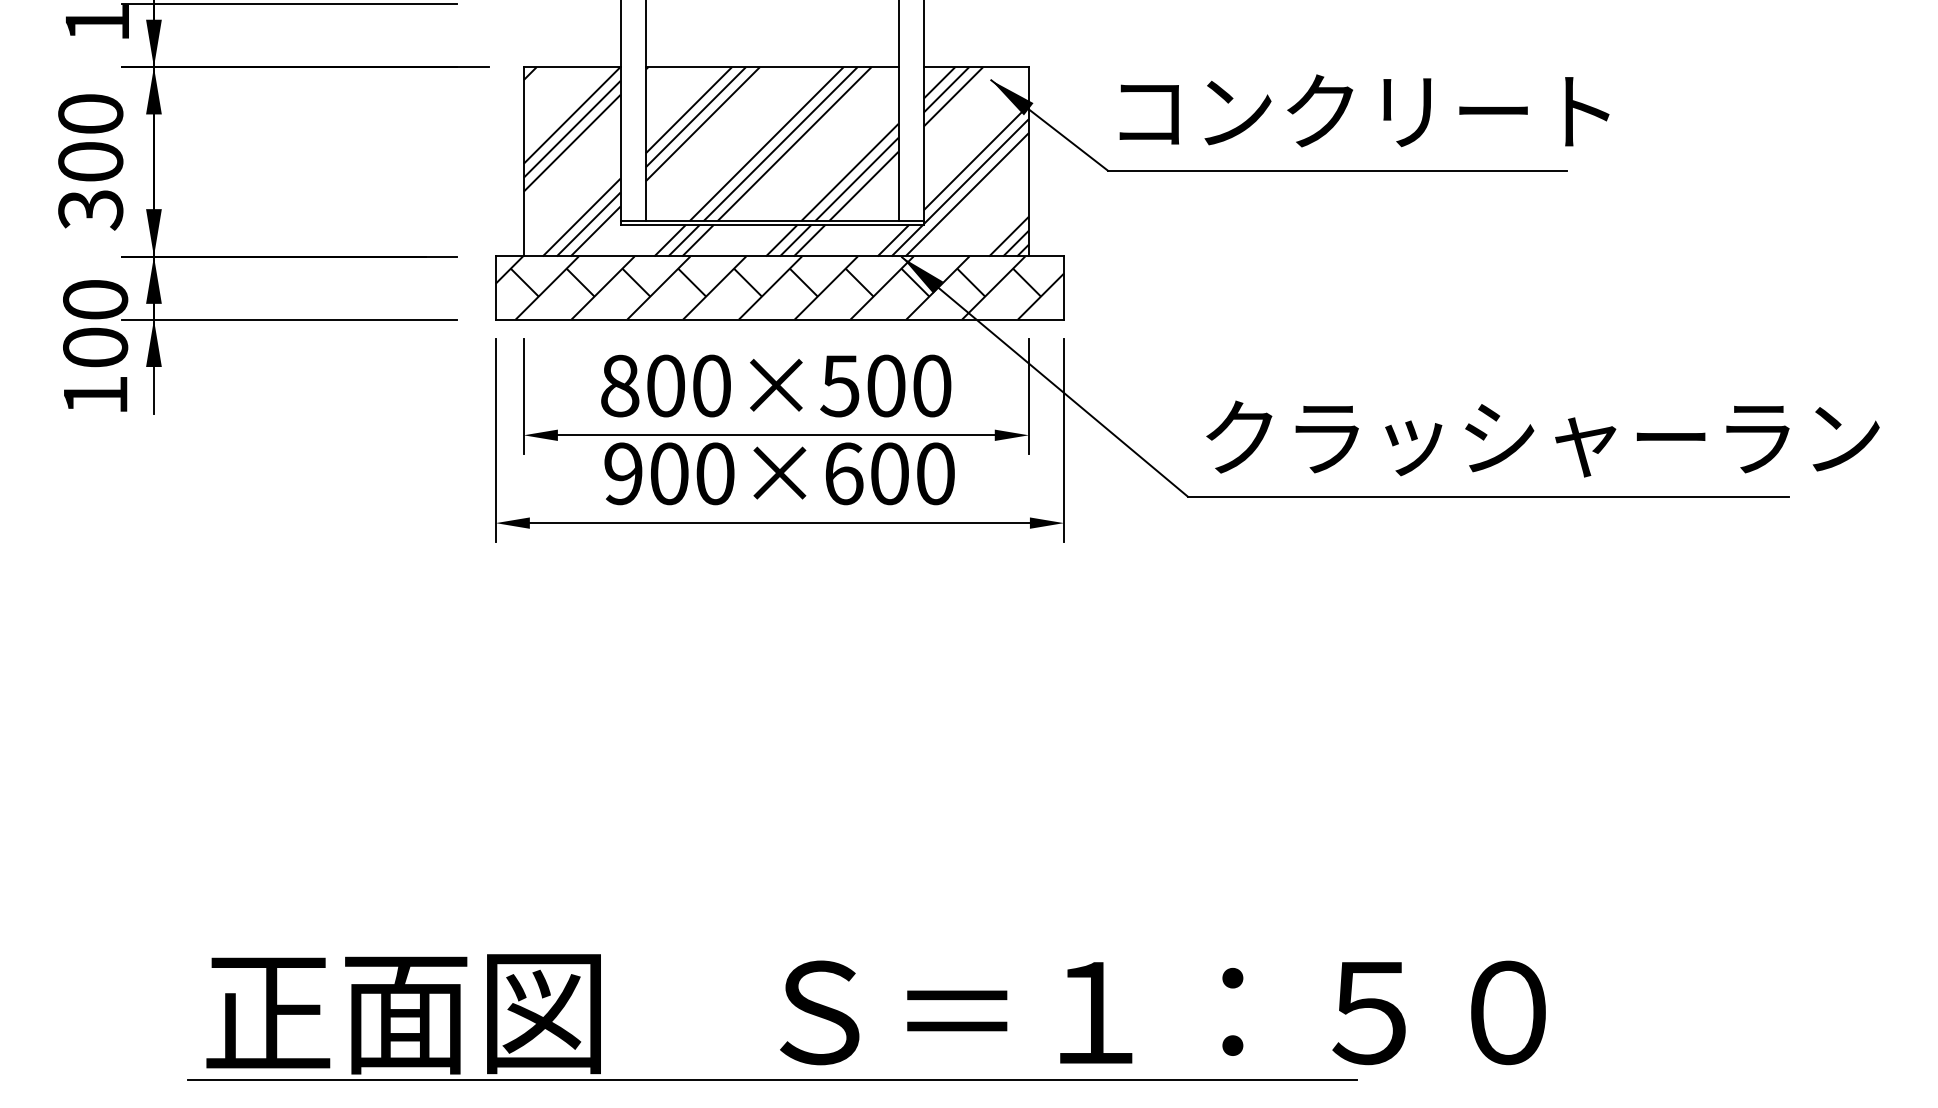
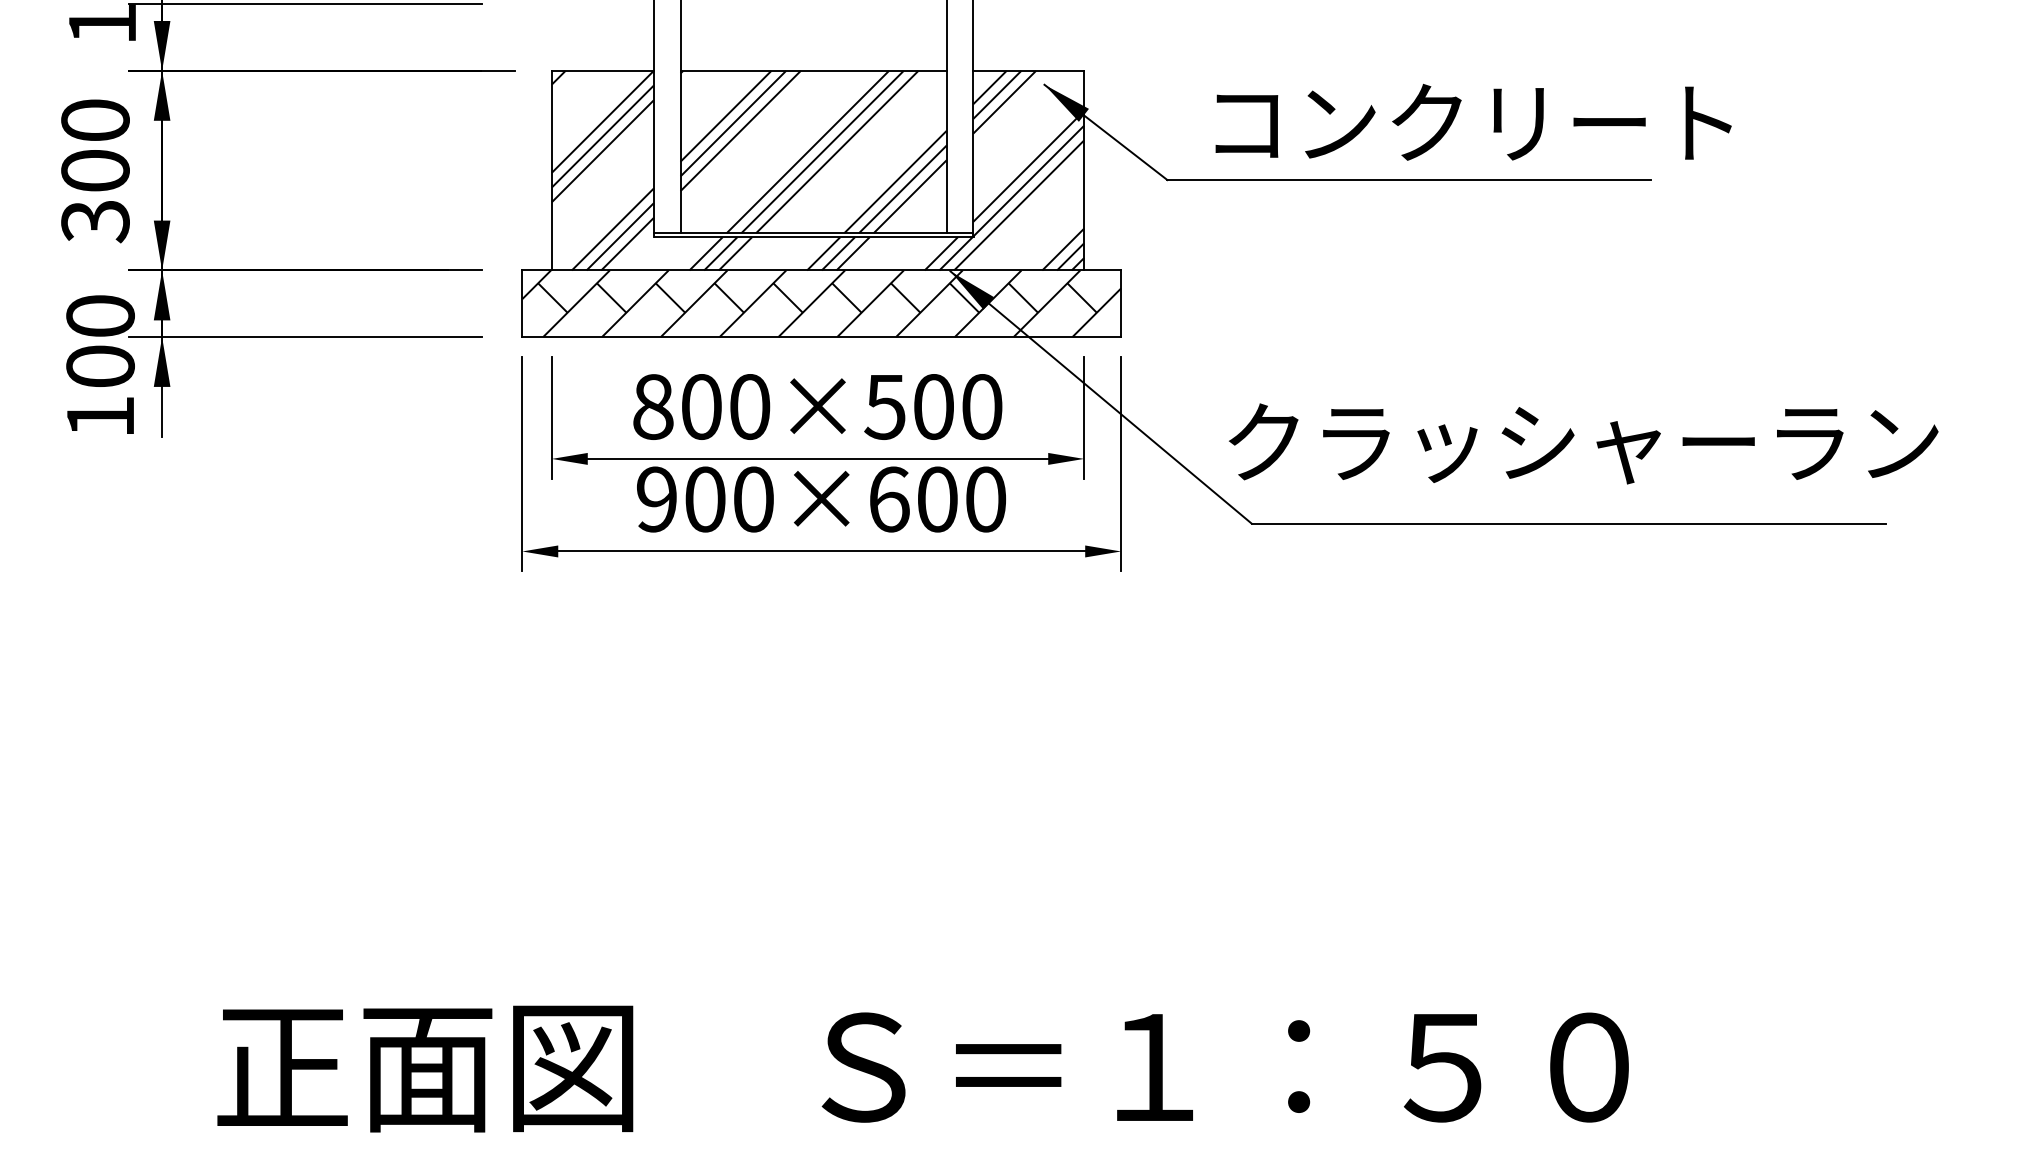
text: (1364, 110) -> (1473, 121), moved
text: (1542, 438) -> (1583, 443), moved
line: (772, 1080) -> (813, 1138), removed

